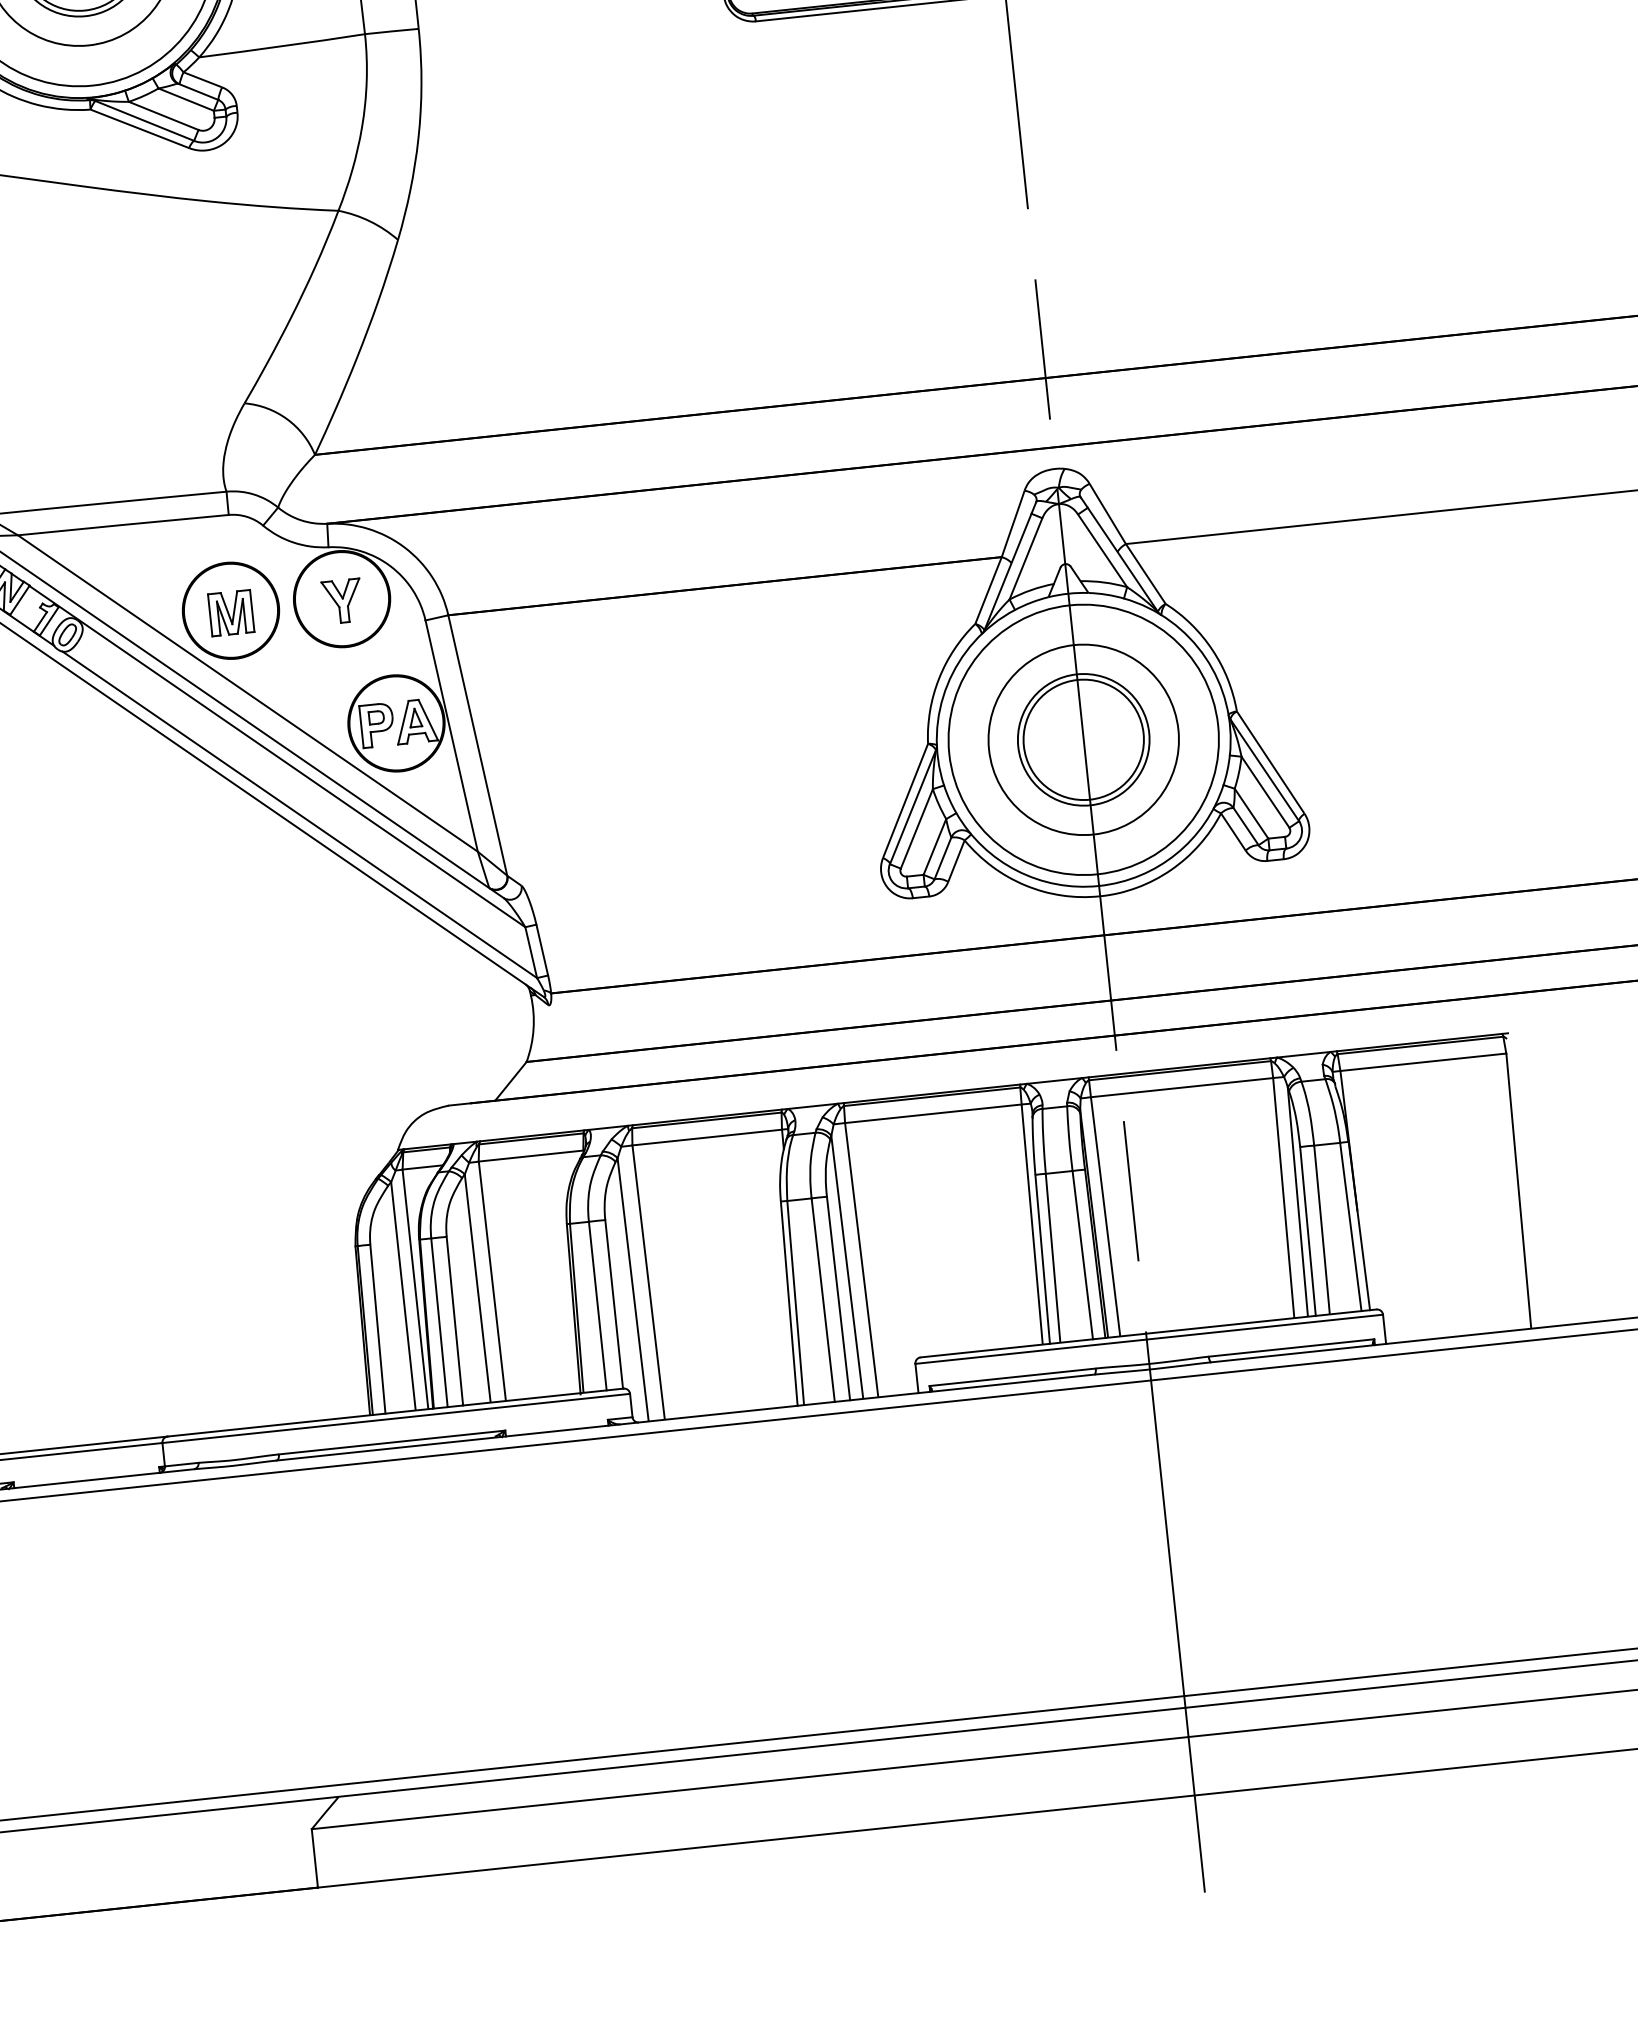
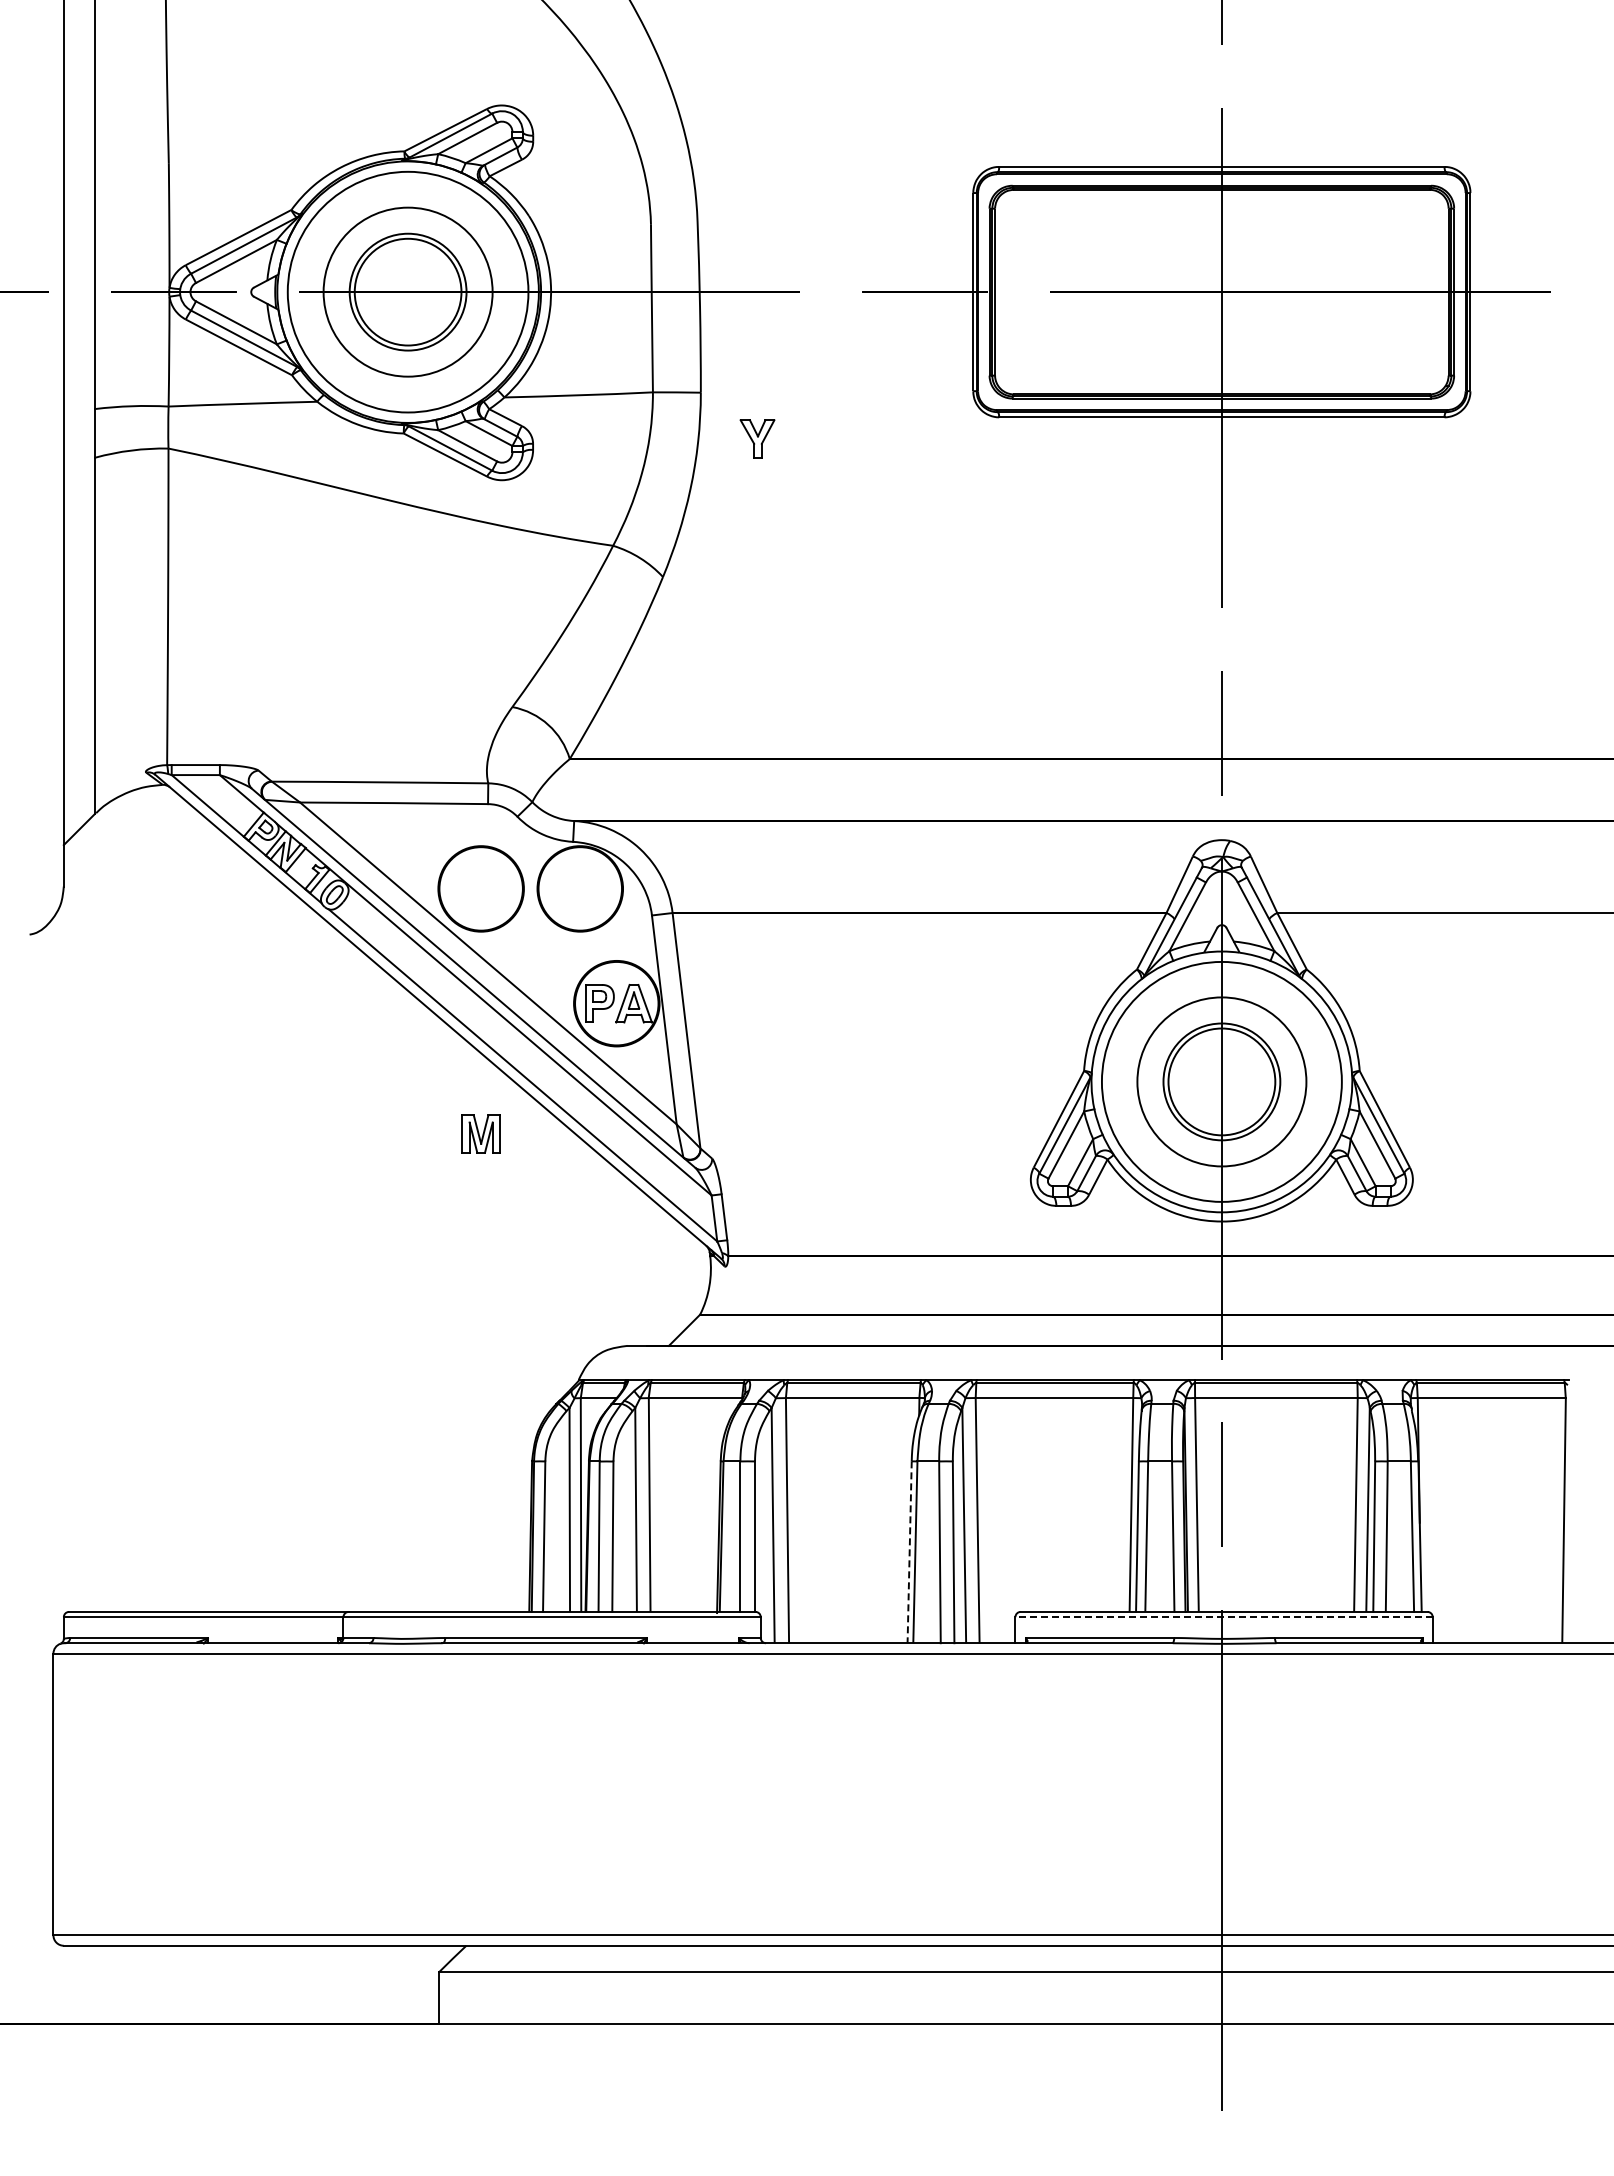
part: (342, 600) -> (757, 438), moved
part: (230, 612) -> (480, 1133), moved
line: (789, 1303) -> (909, 1552), solid -> dashed
line: (1149, 1339) -> (1224, 1617), solid -> dashed

